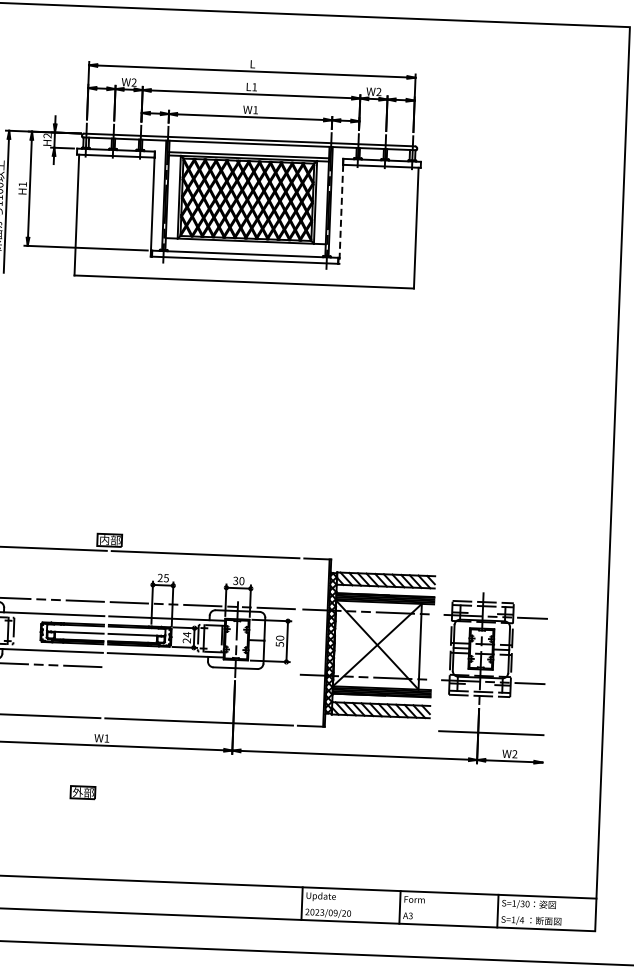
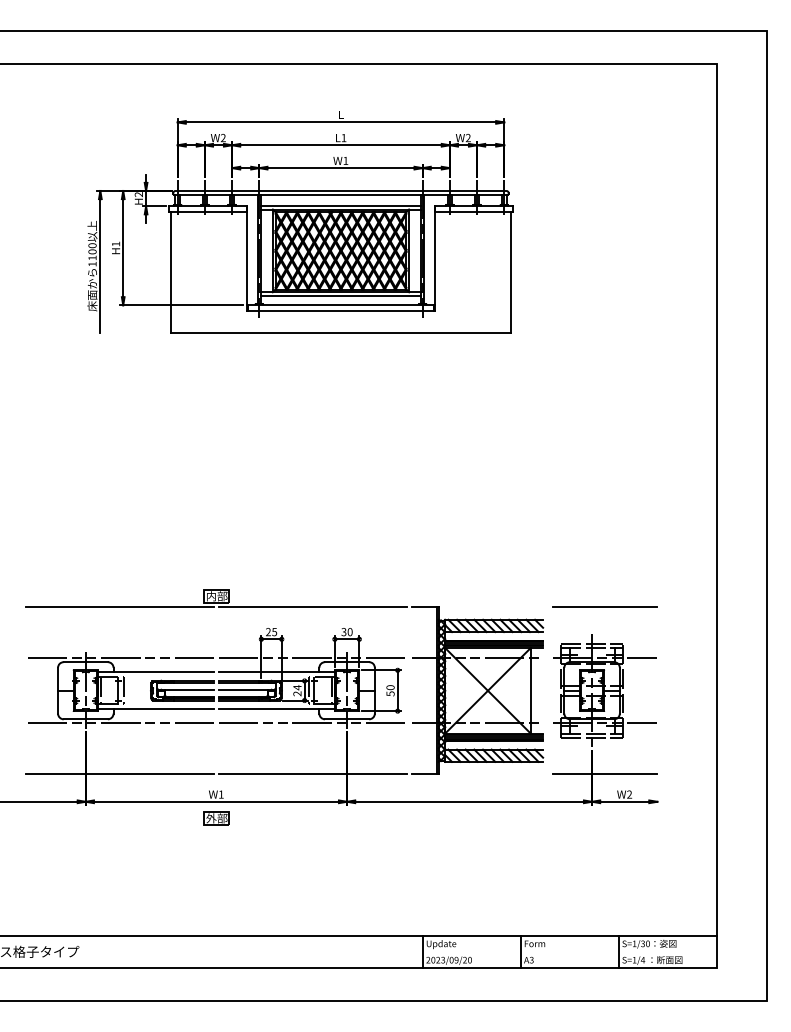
line: (341, 214) -> (435, 261), dashed -> solid
line: (245, 244) -> (340, 295), added
line: (498, 566) -> (605, 607), added
line: (200, 671) -> (312, 723), added
part: (83, 792) -> (216, 818), moved

